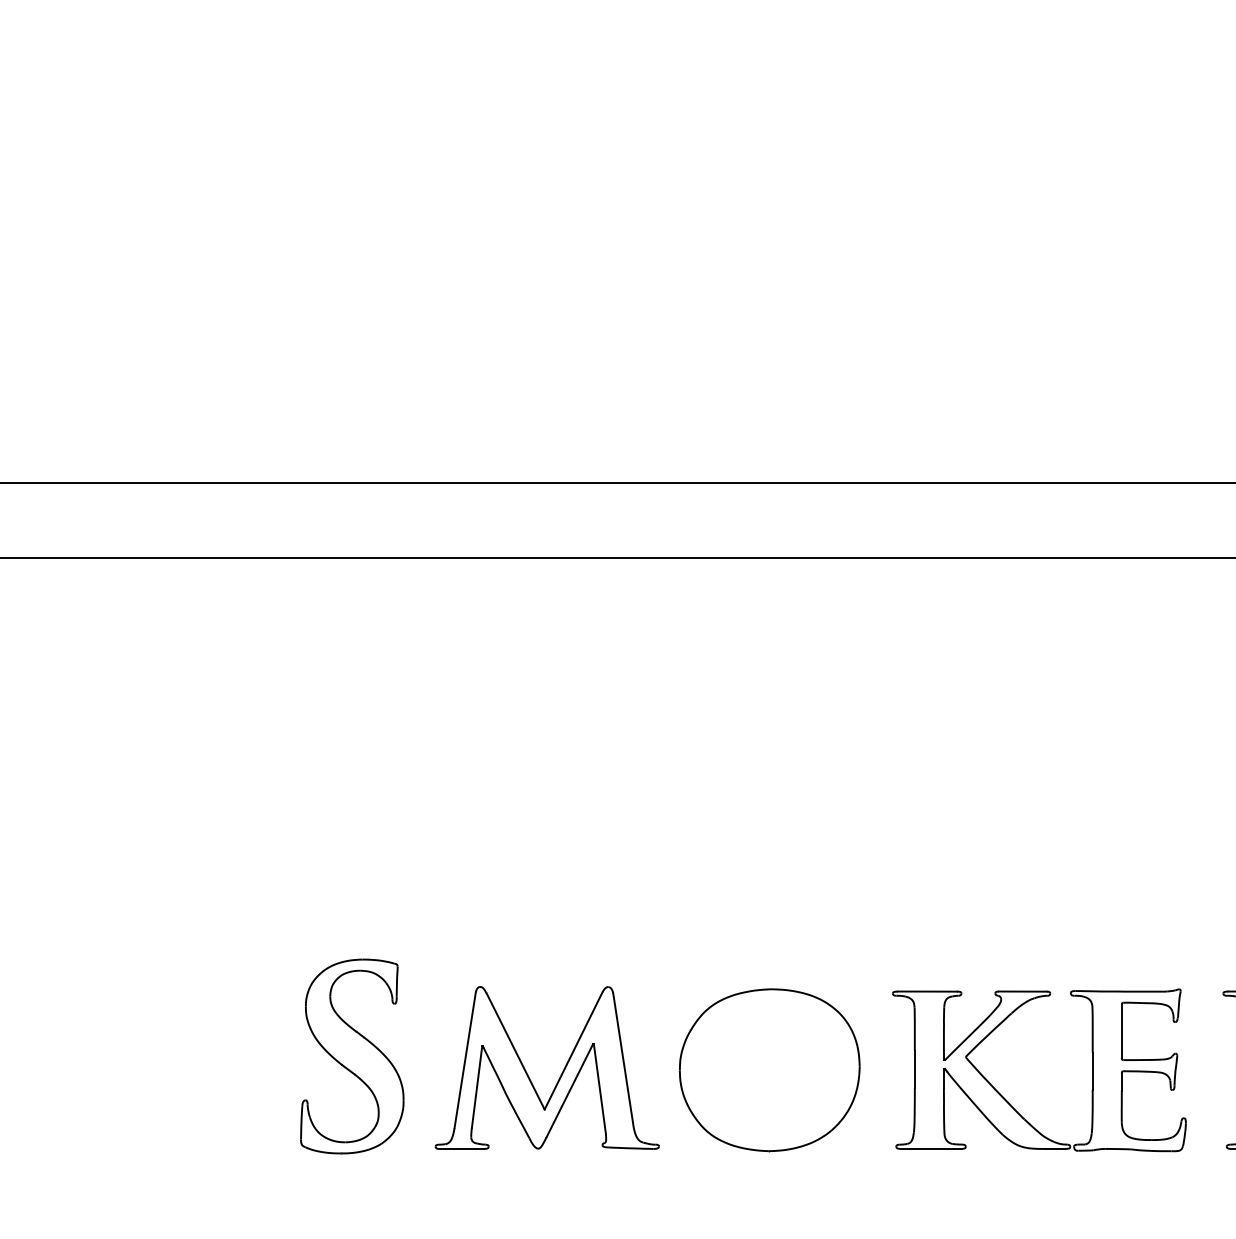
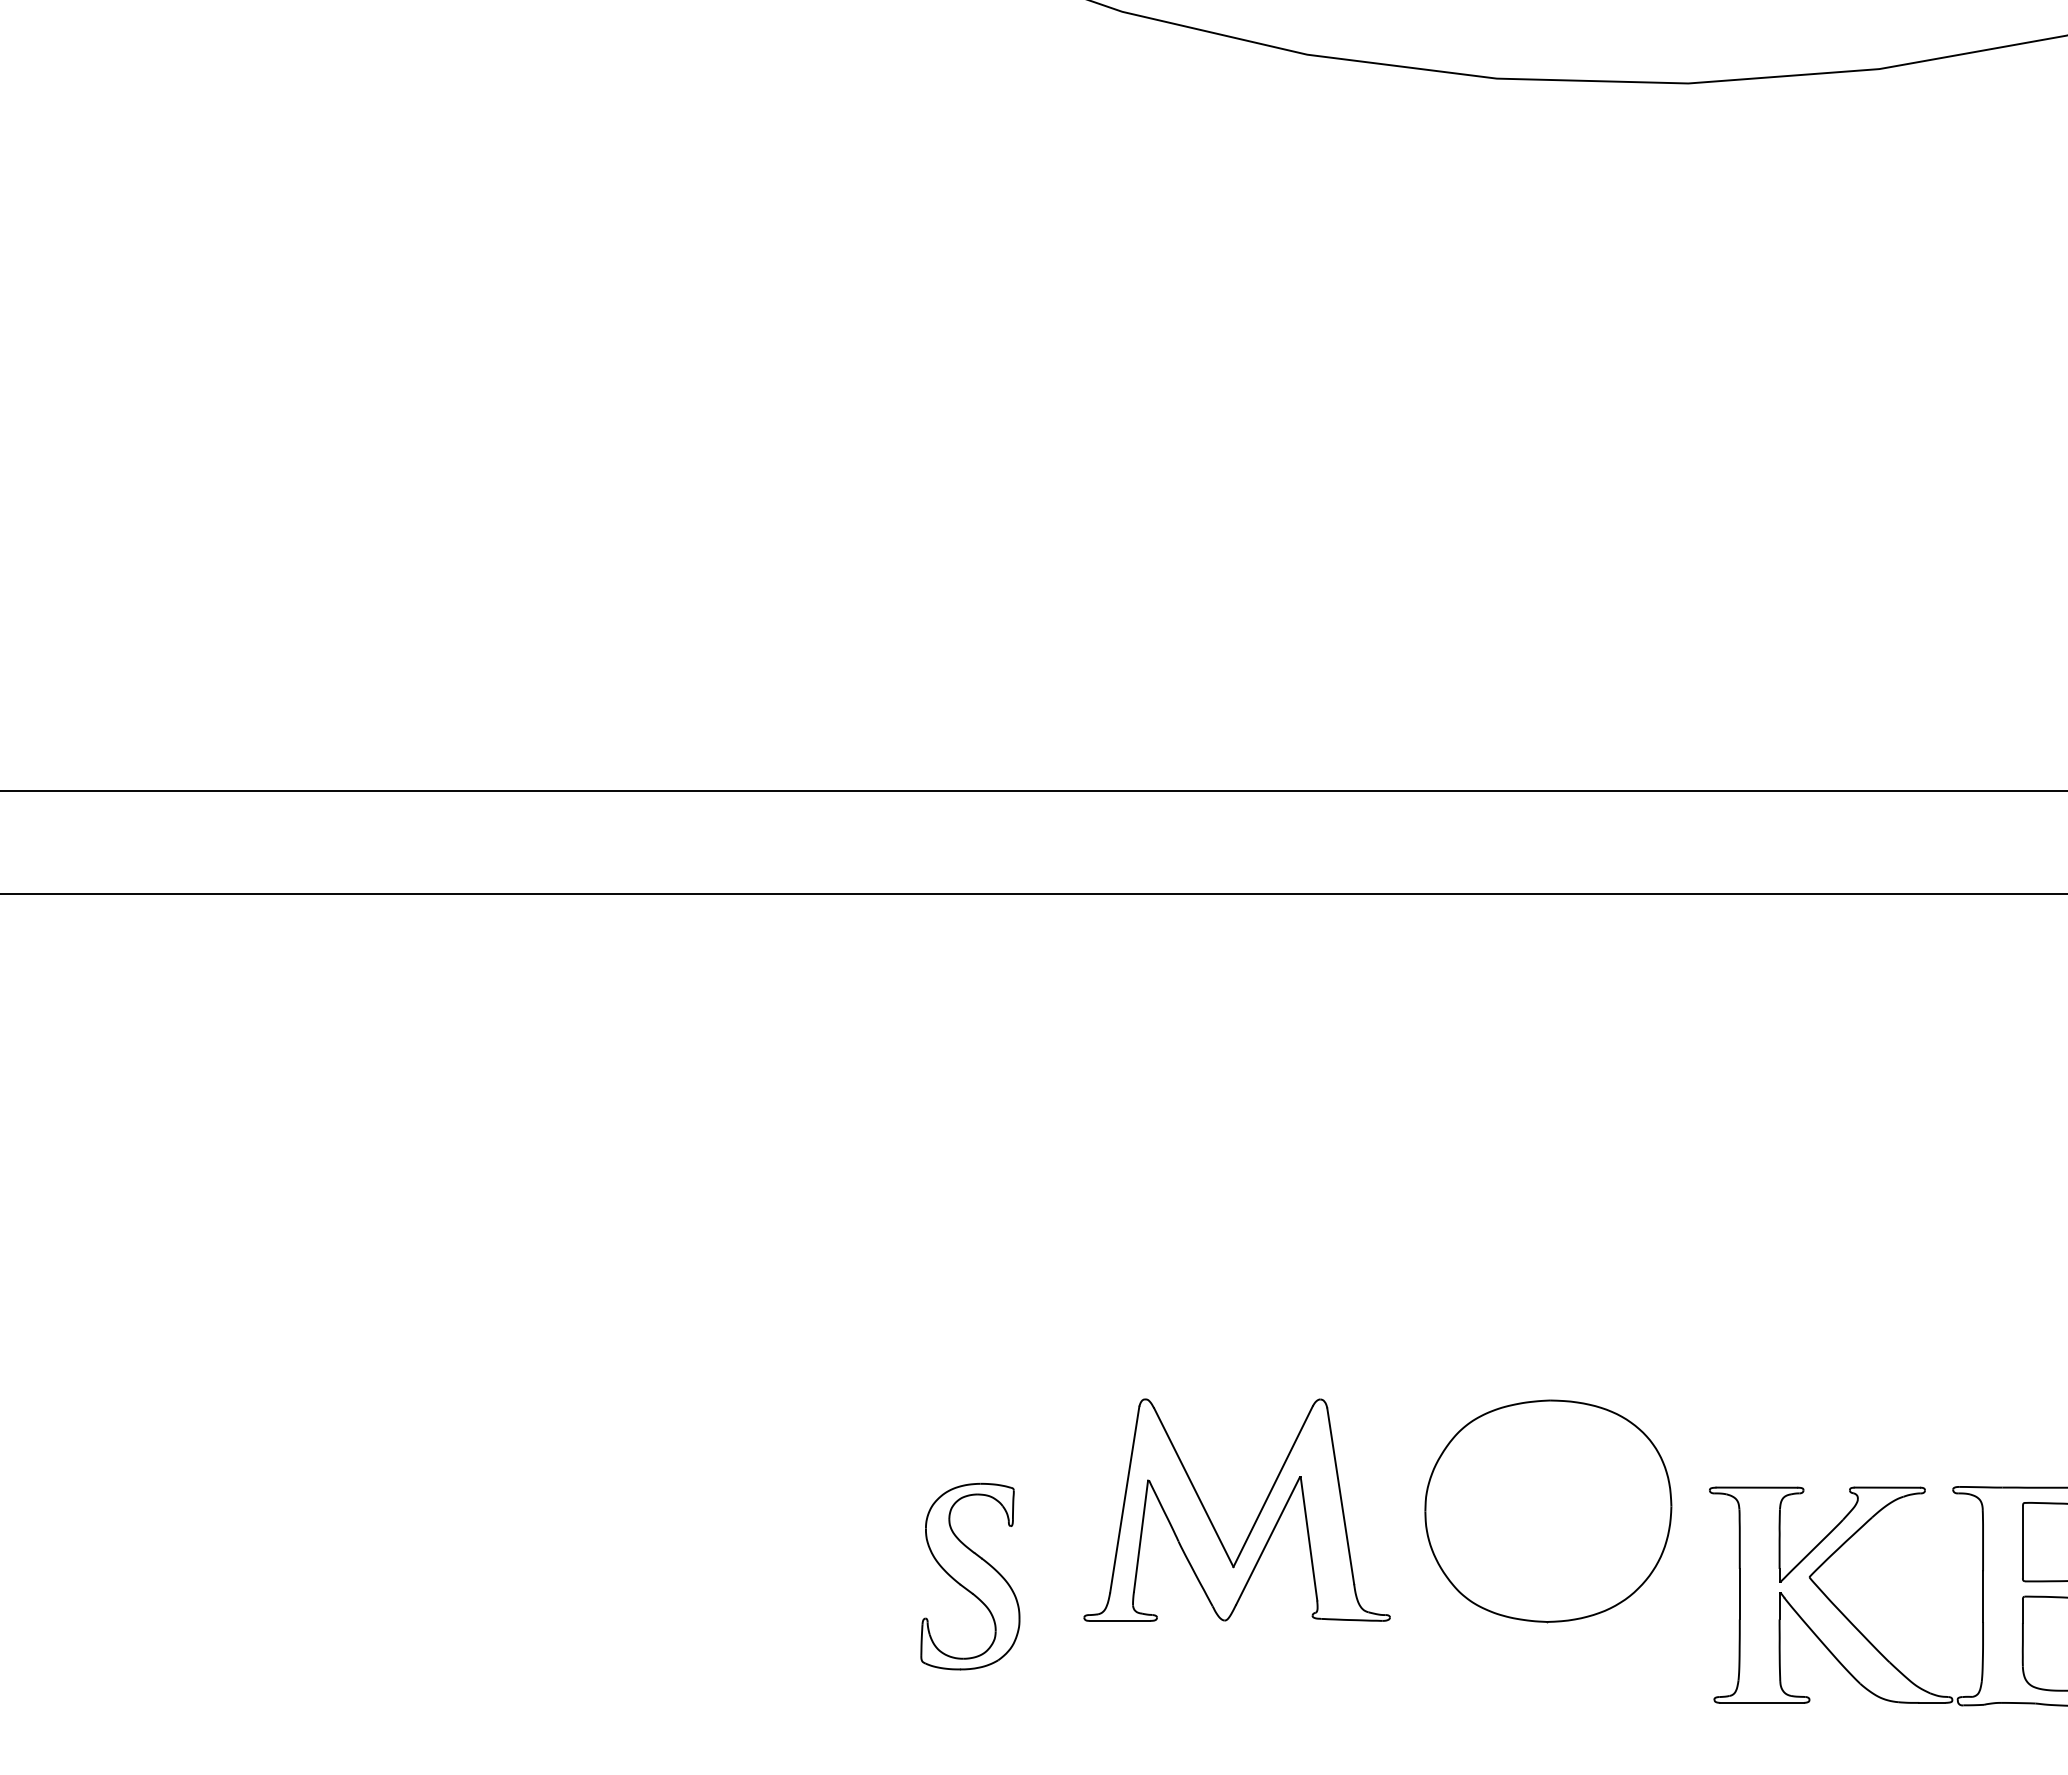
part: (352, 1056) -> (970, 1576), size x0.7
part: (769, 1070) -> (1548, 1511), moved
part: (560, 1074) -> (1255, 1519), moved

